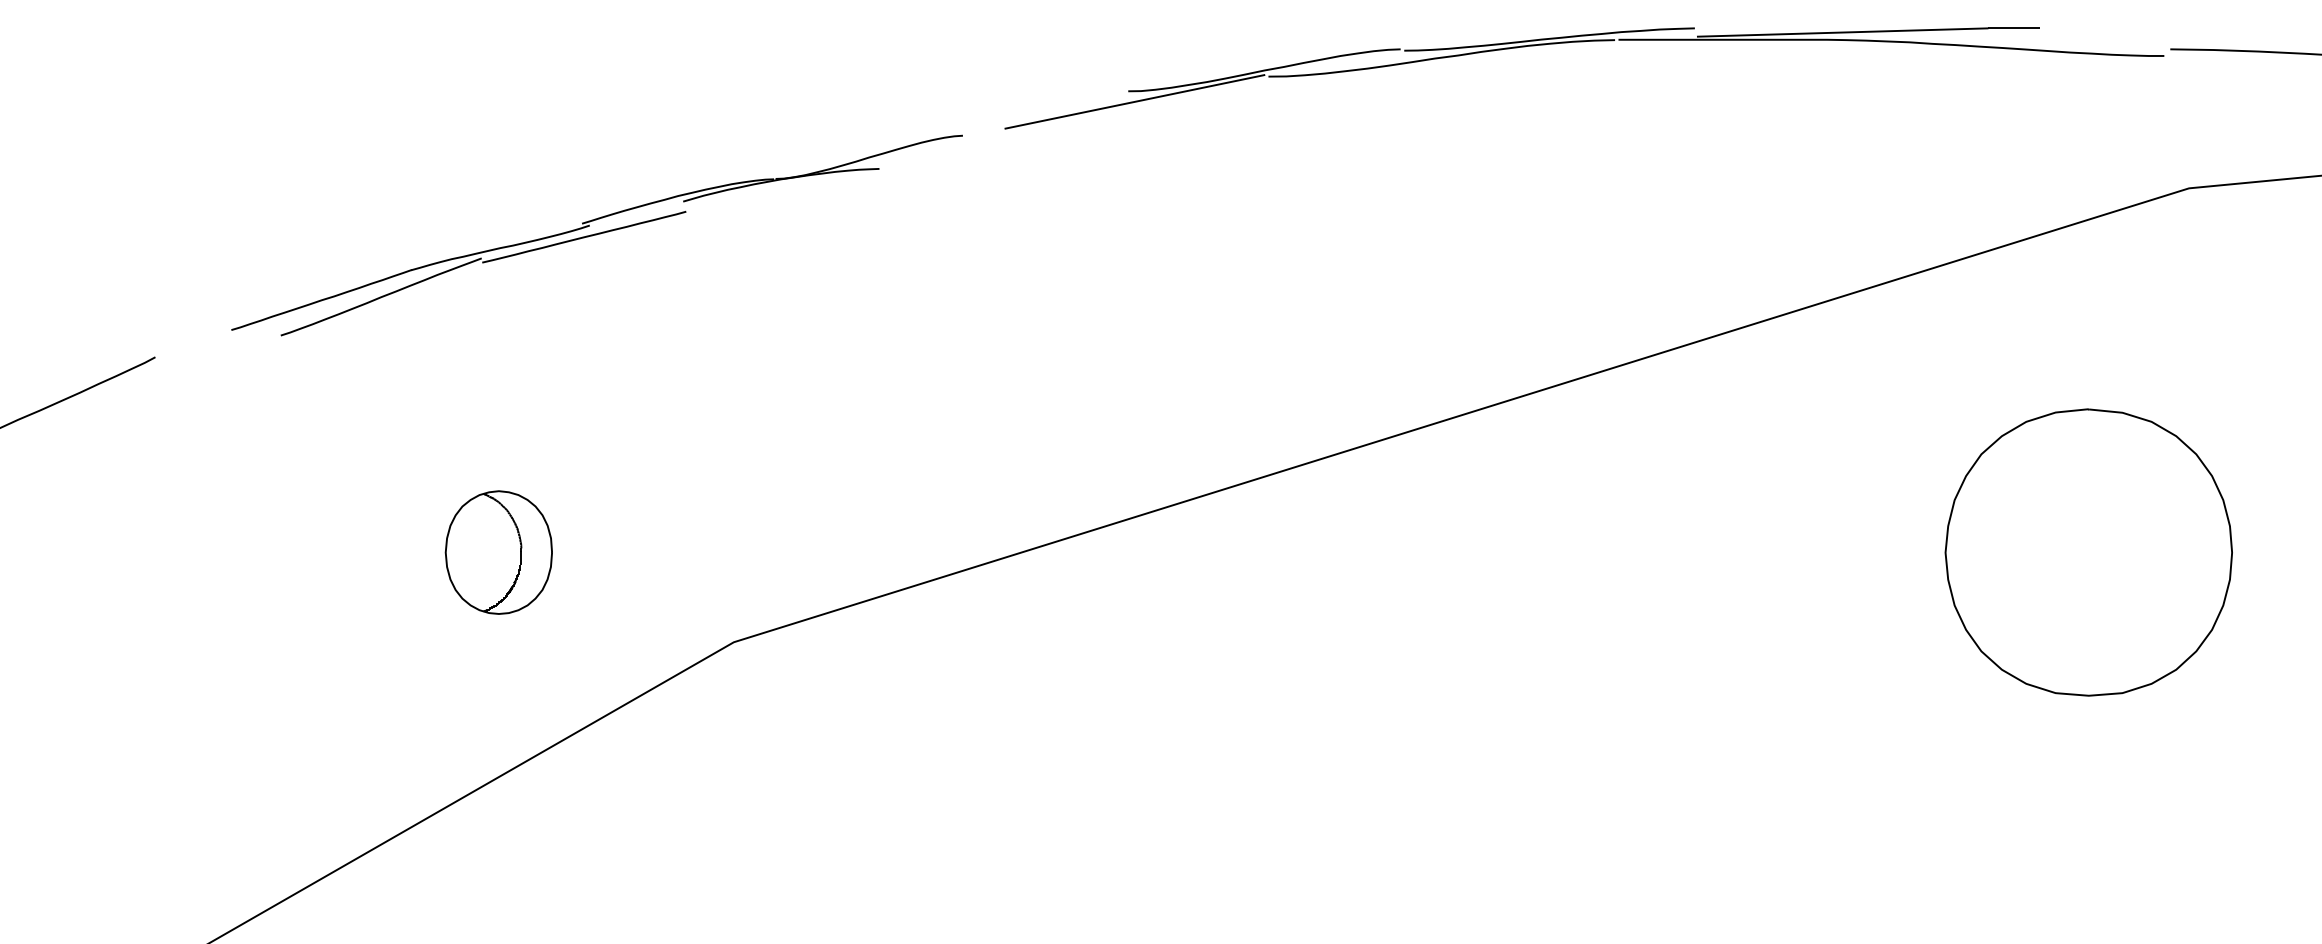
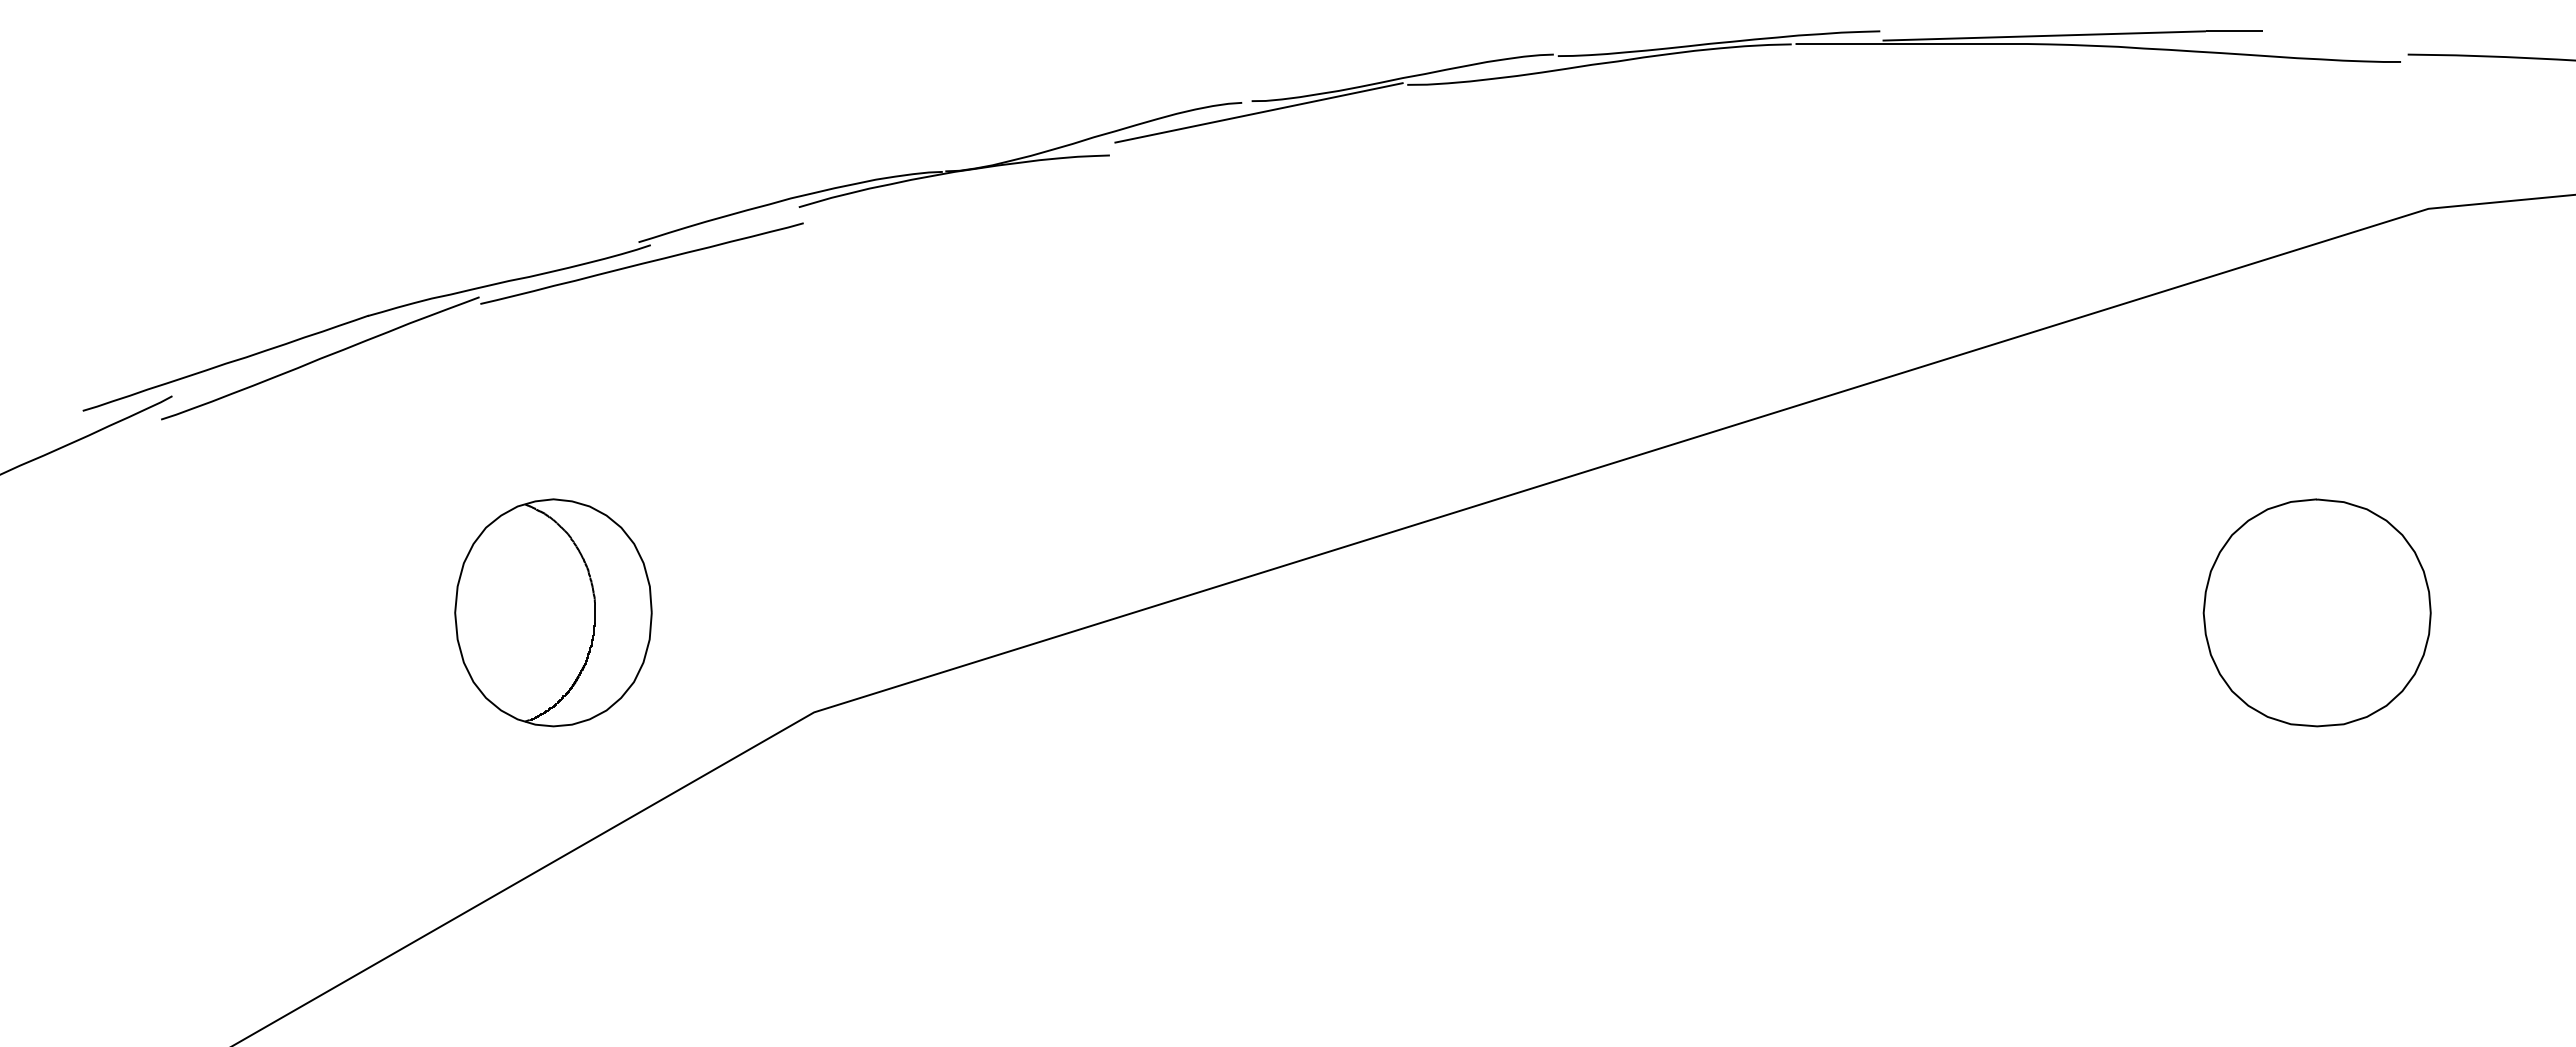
part: (597, 235) -> (662, 261), size x1.43
part: (498, 552) -> (553, 612), size x1.67
part: (2088, 552) -> (2316, 612), size x0.71

